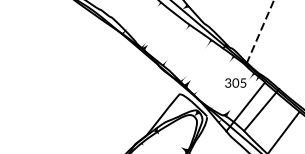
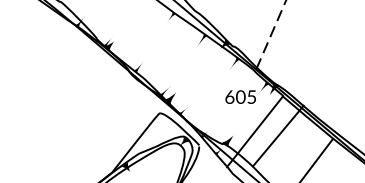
text: (228, 82) -> (230, 96), 305 -> 605

